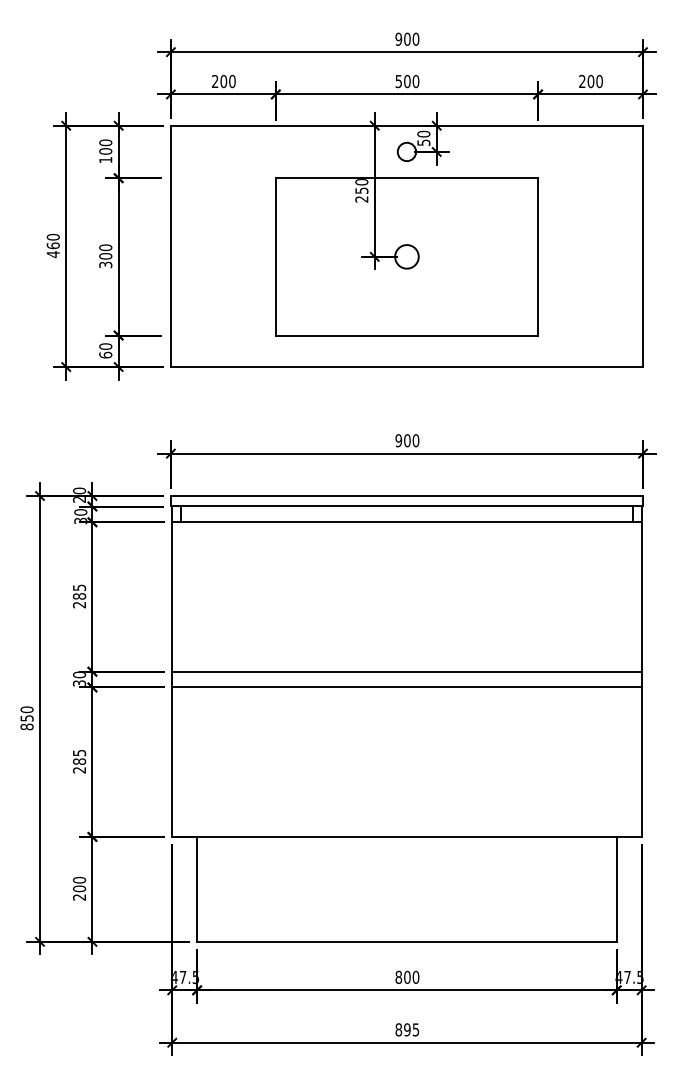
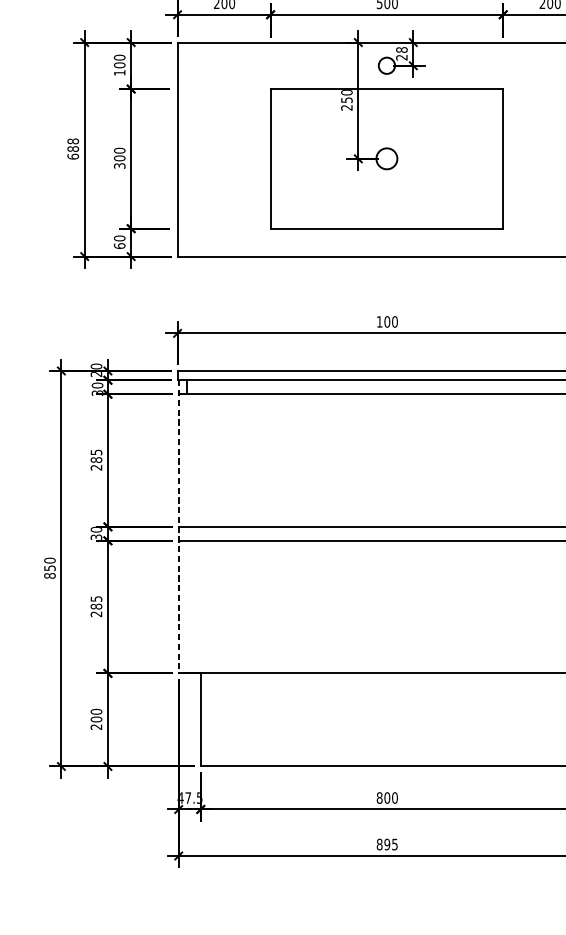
text: (423, 137) -> (401, 52), 50 -> 28
text: (52, 245) -> (72, 148), 460 -> 688
text: (398, 440) -> (379, 321), 900 -> 100
line: (172, 672) -> (178, 527), solid -> dashed

